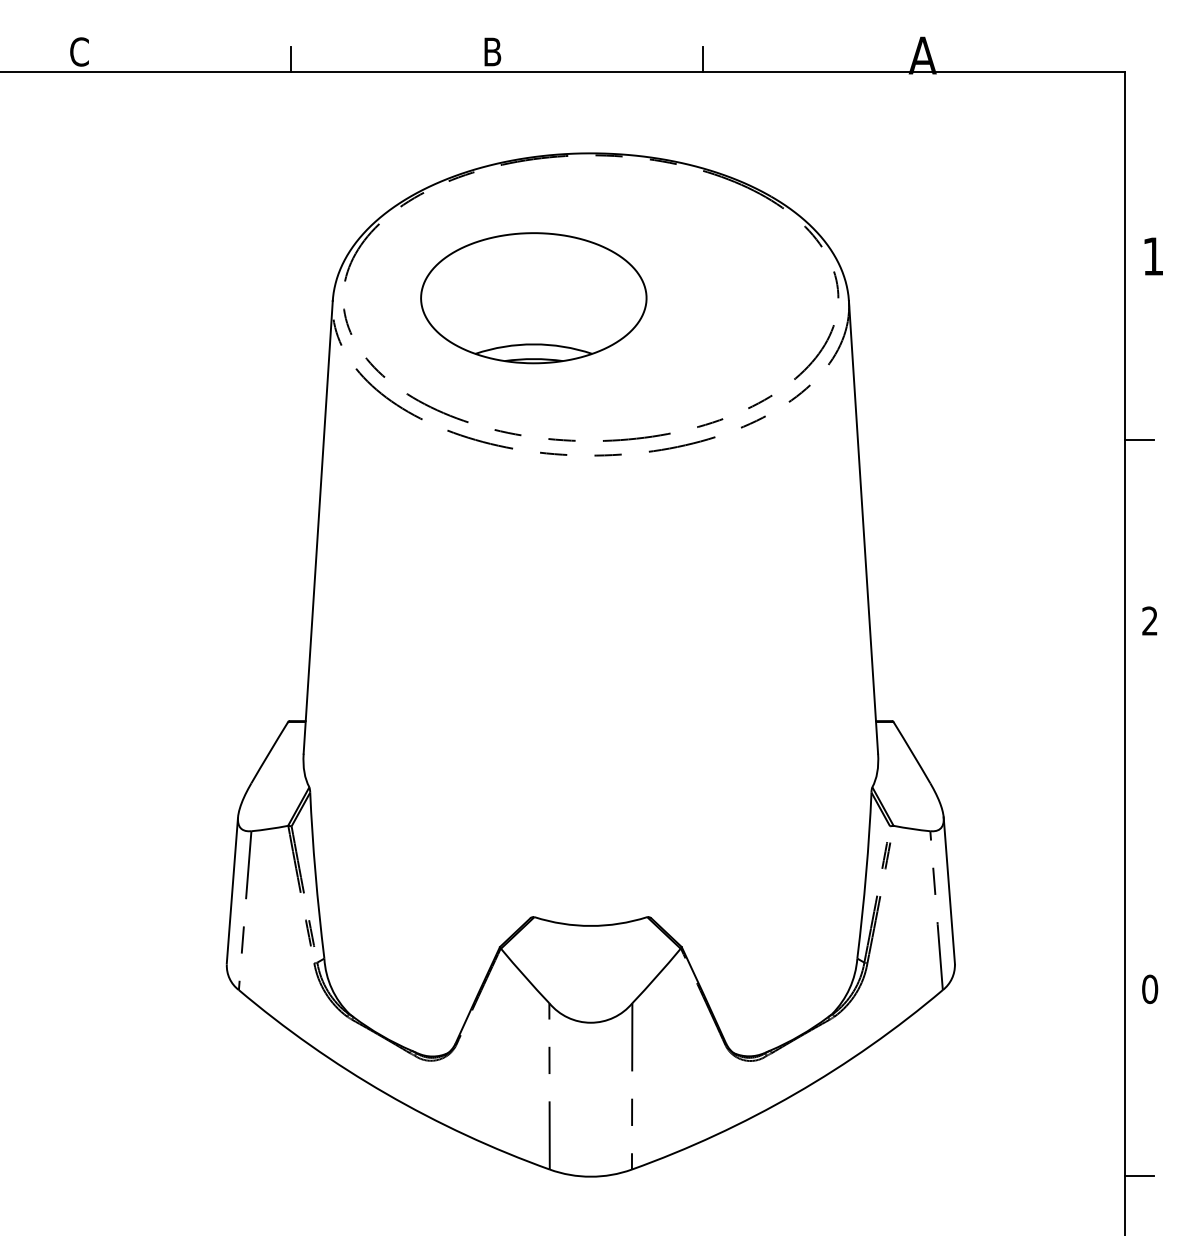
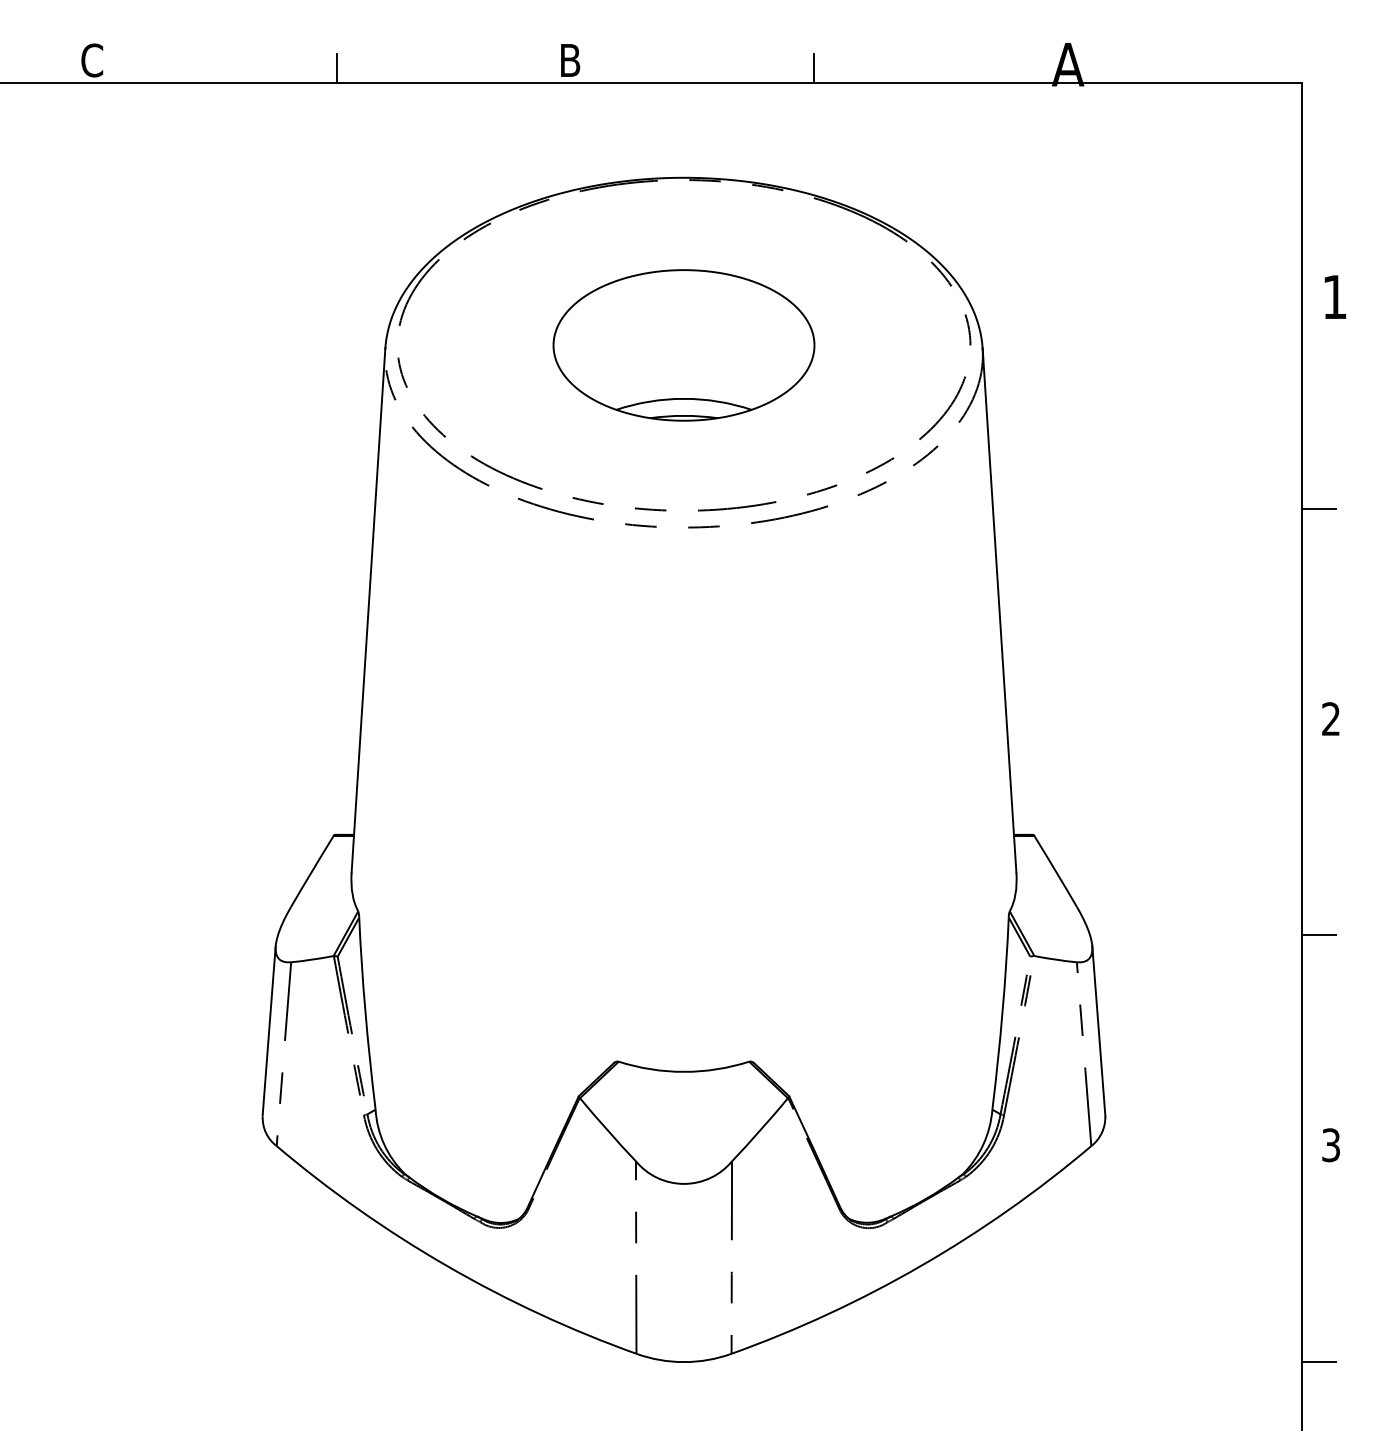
part: (533, 298) -> (683, 345), moved
line: (1139, 808) -> (1318, 935), added
text: (1150, 989) -> (1331, 1145), 0 -> 3

